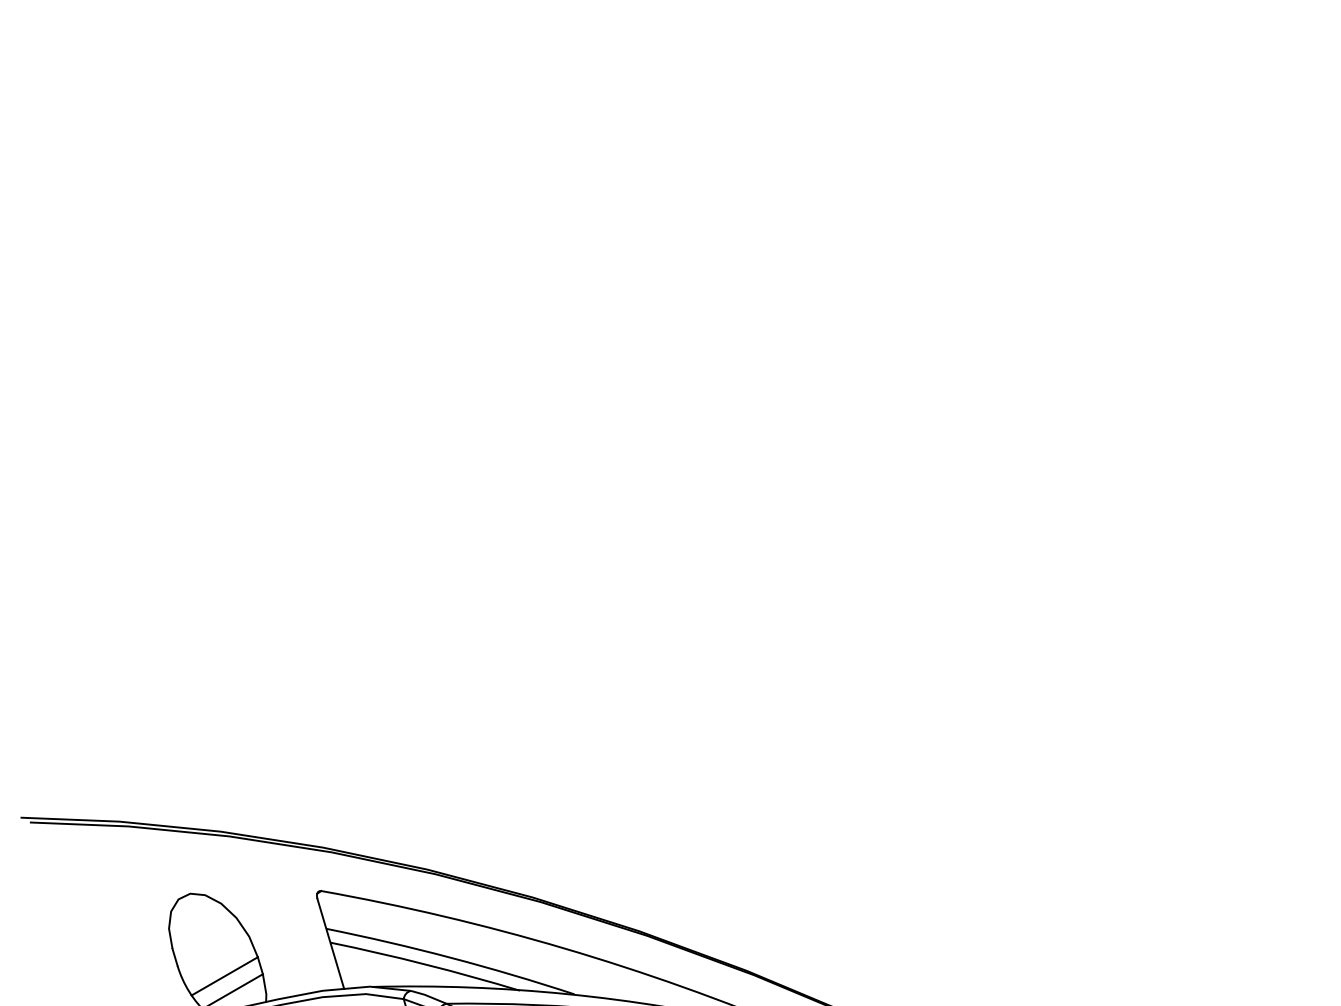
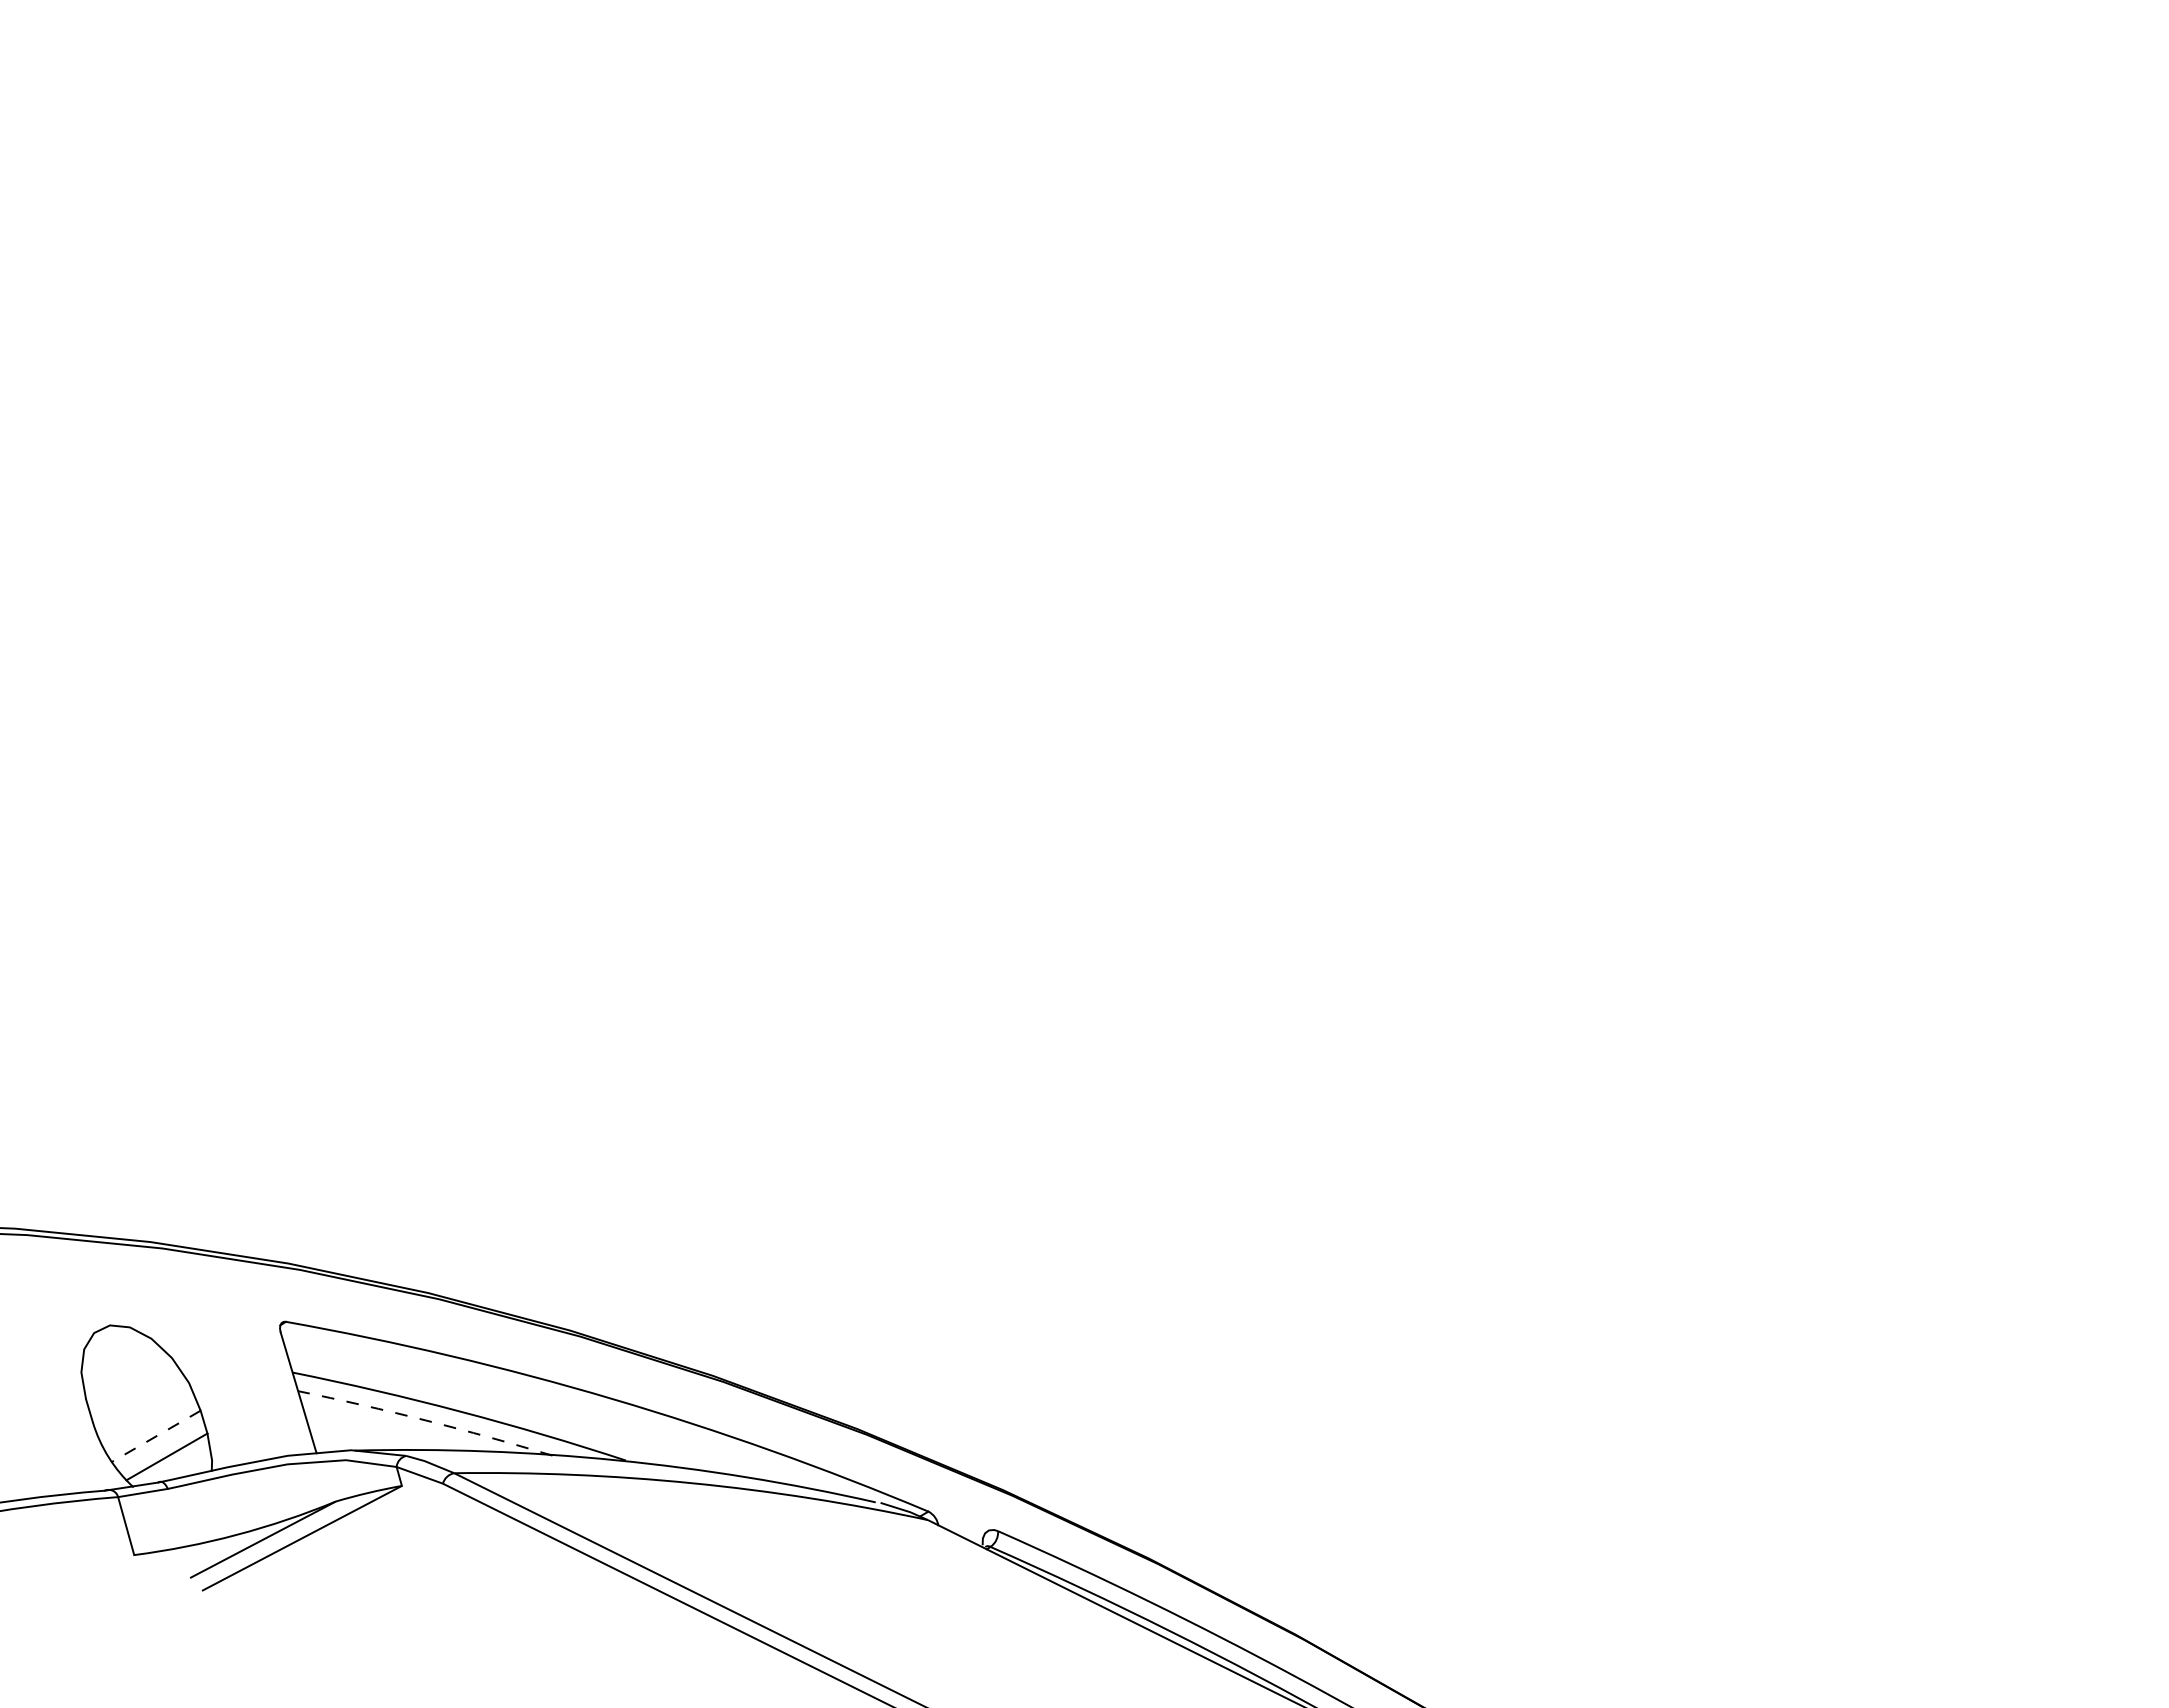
arc: (426, 964) -> (426, 1420), solid -> dashed
line: (224, 976) -> (155, 1436), solid -> dashed

